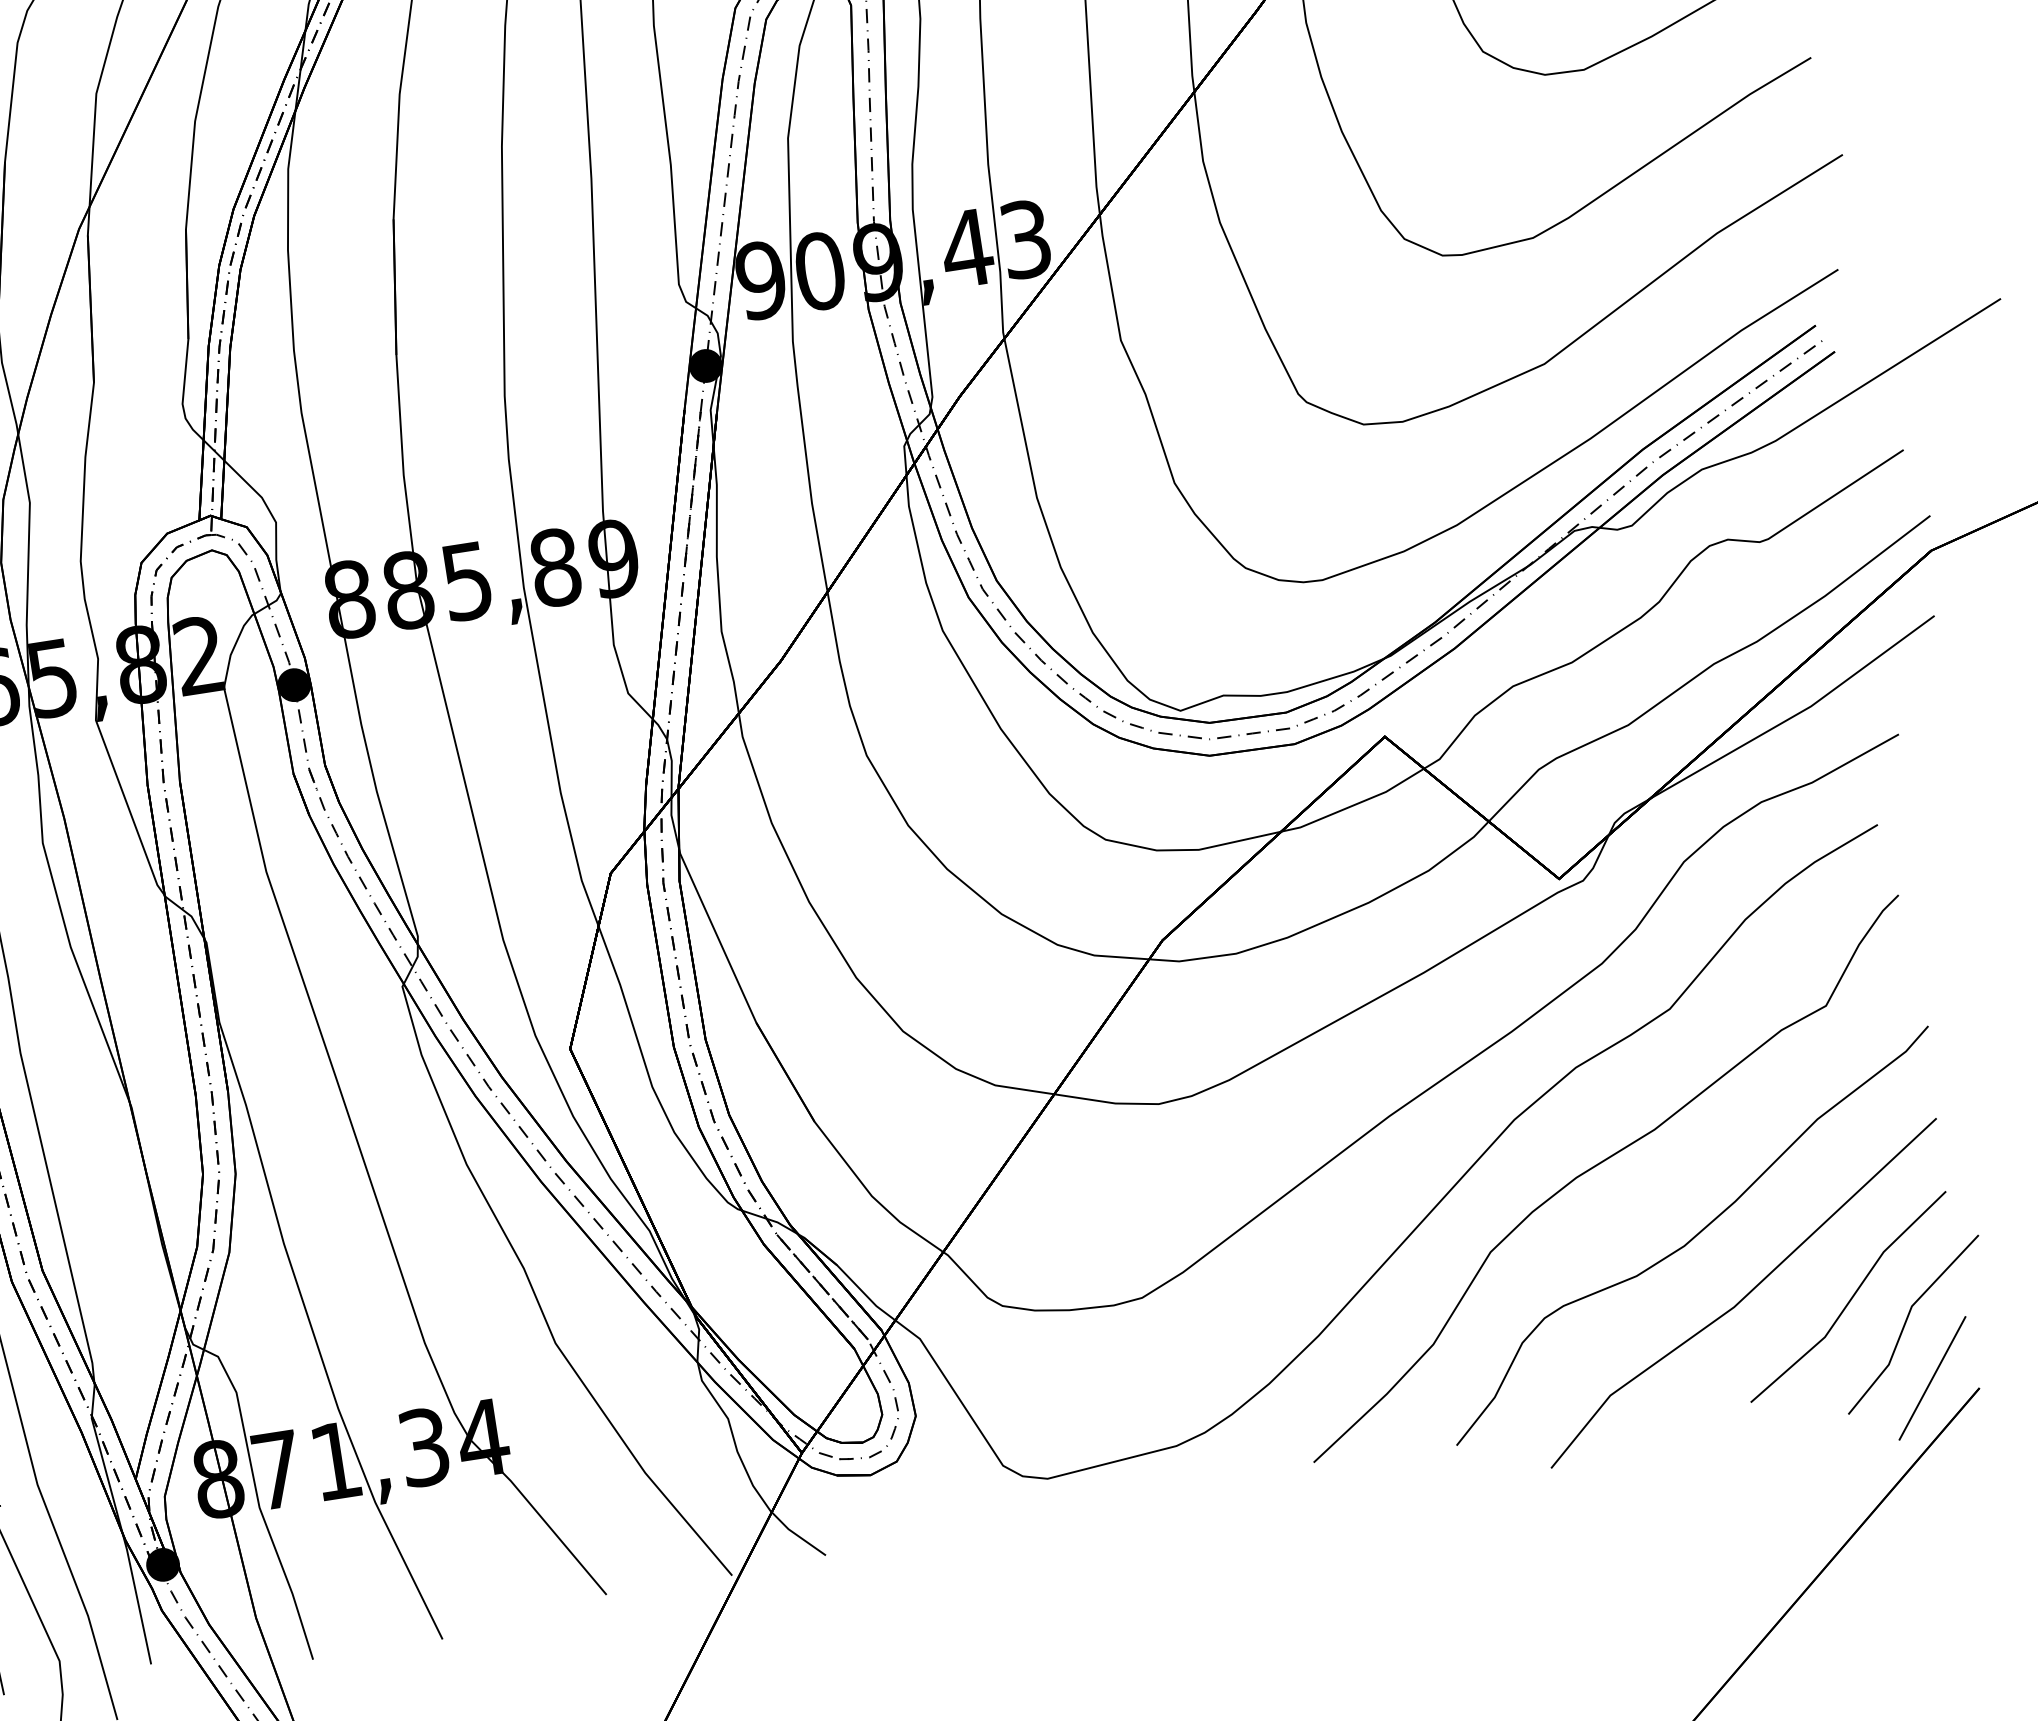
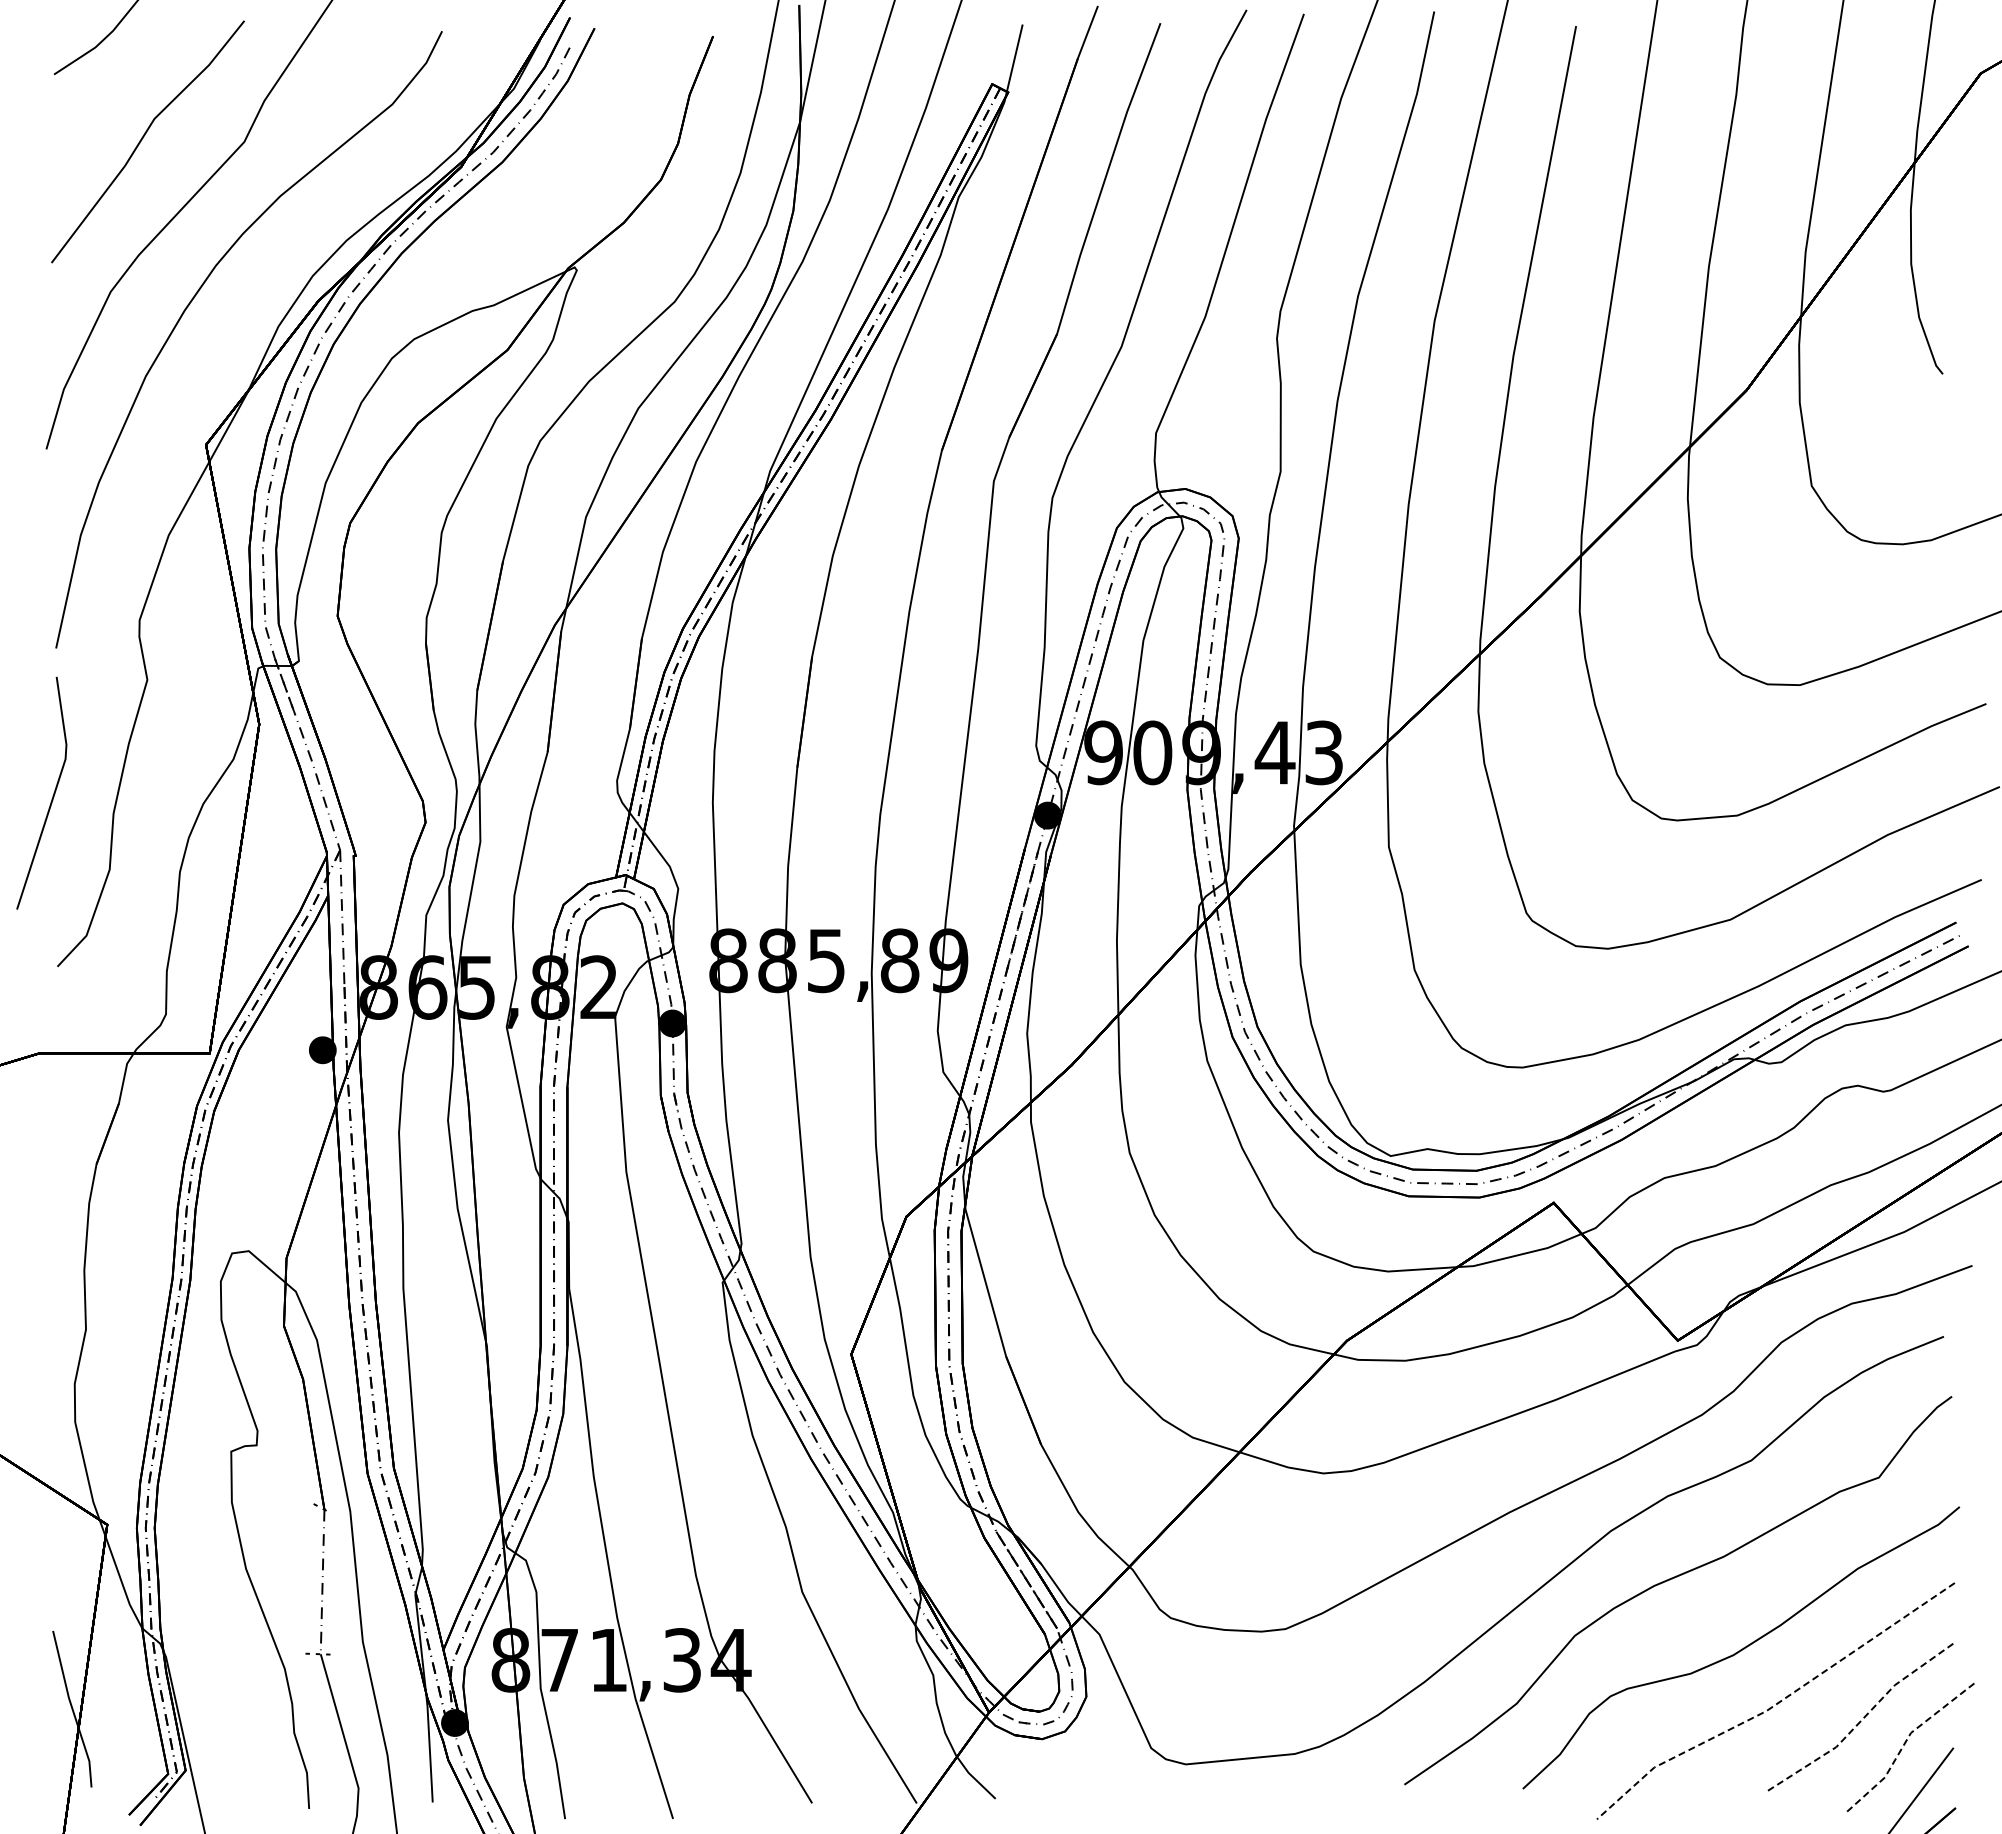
line: (1744, 1298) -> (1775, 1705), solid -> dashed
line: (1851, 1299) -> (1862, 1719), solid -> dashed
line: (1907, 1320) -> (1905, 1743), solid -> dashed

